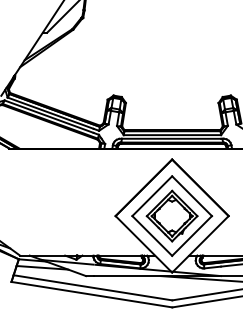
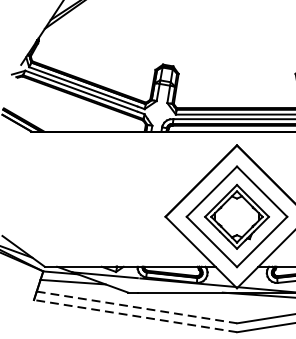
line: (93, 287) -> (137, 307), solid -> dashed
line: (91, 294) -> (135, 315), solid -> dashed

